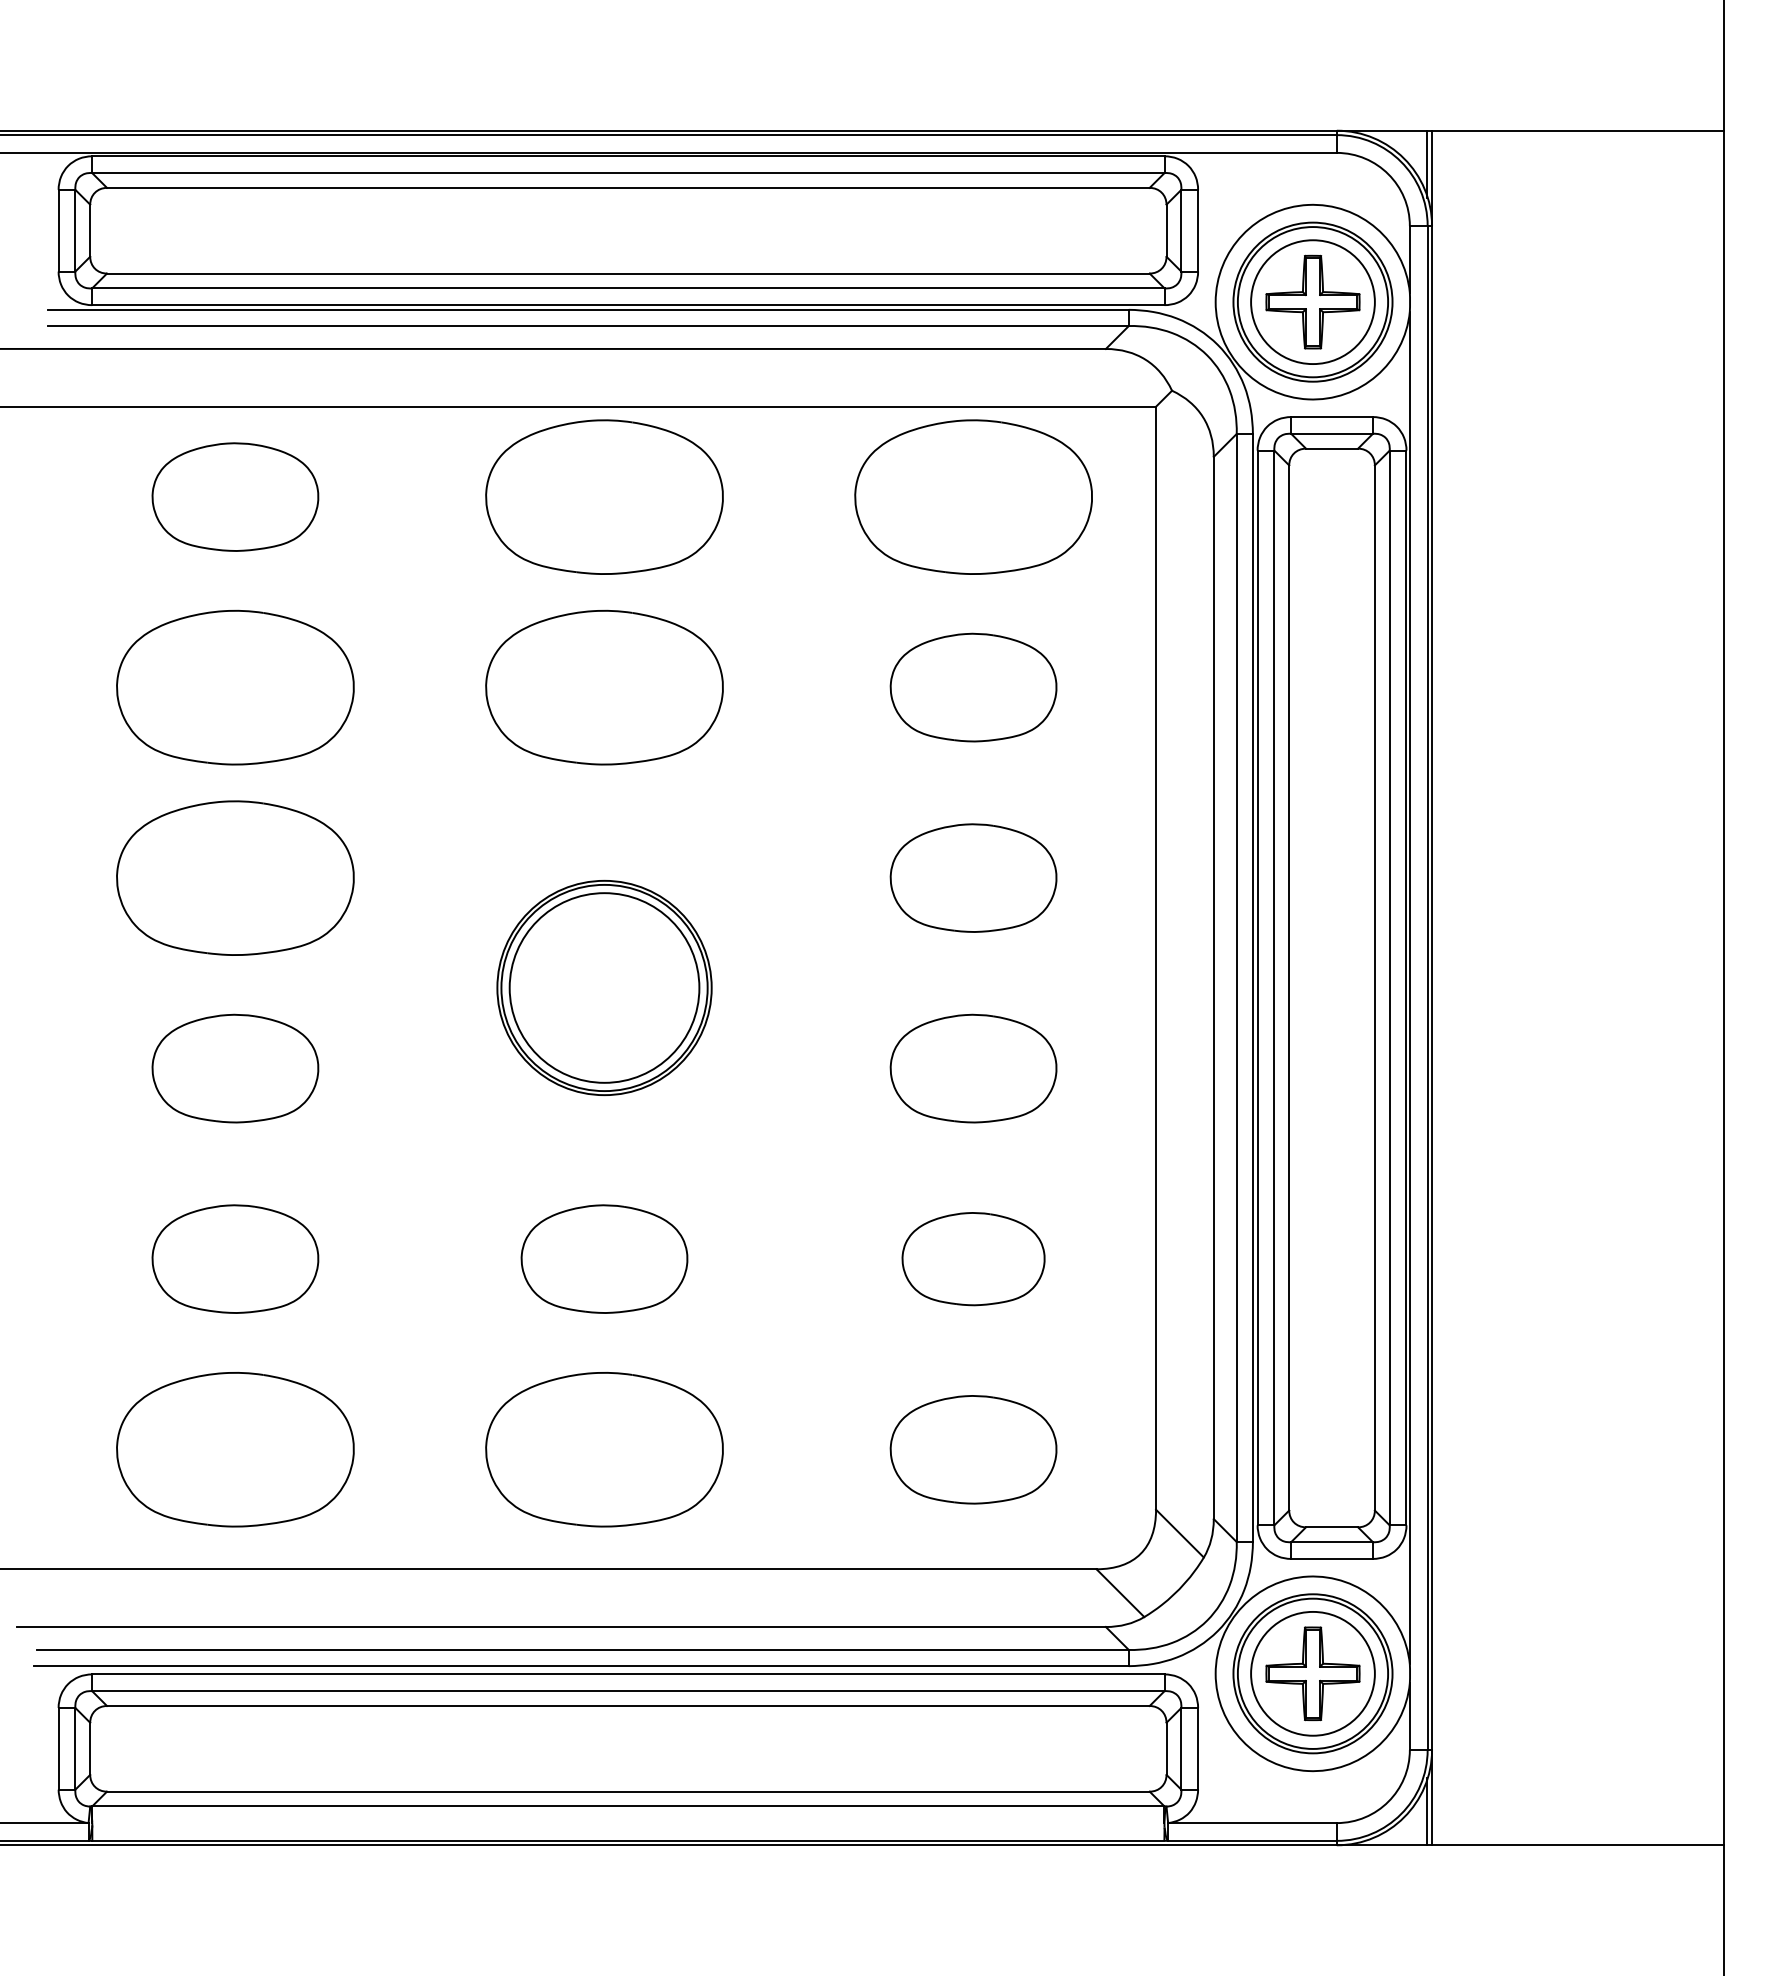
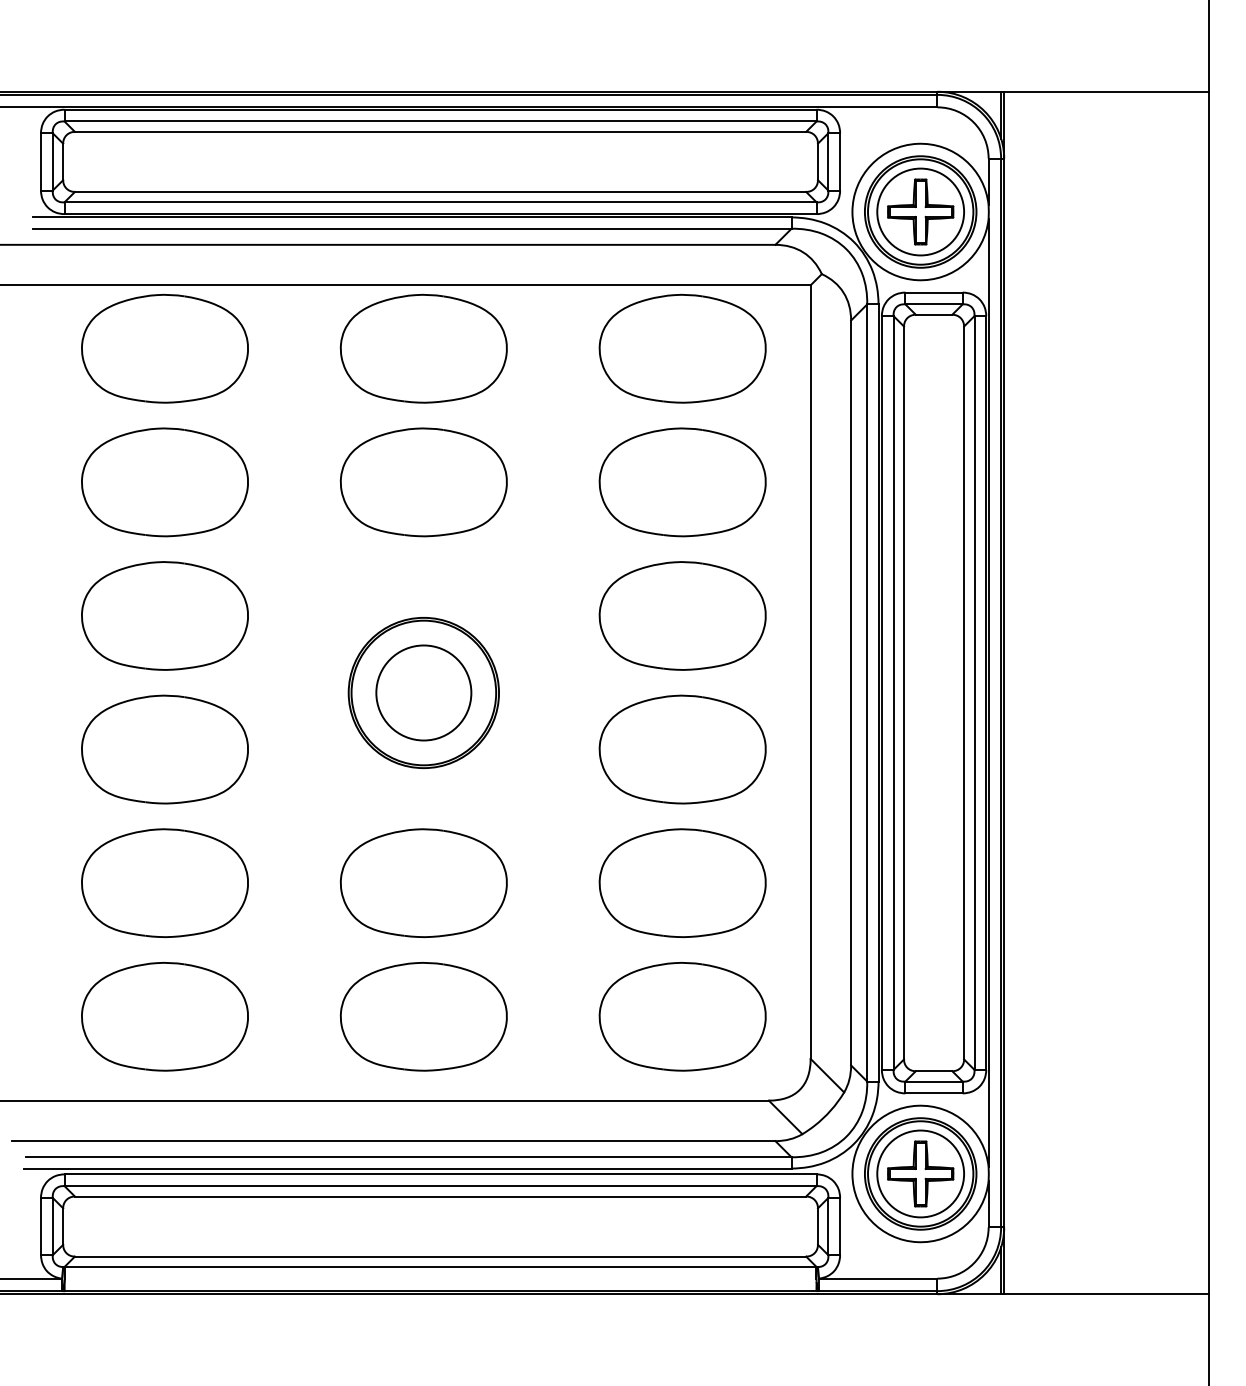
part: (235, 496) -> (165, 348), size x1.43
part: (973, 687) -> (682, 482), size x1.43
part: (973, 877) -> (682, 615), size x1.43
circle: (604, 987) -> (423, 692), size x0.71
part: (235, 1068) -> (165, 749), size x1.43
part: (973, 1068) -> (682, 749), size x1.43
part: (235, 1258) -> (165, 882), size x1.43
part: (604, 1258) -> (423, 882), size x1.43
part: (973, 1258) -> (682, 882), size x1.67
part: (973, 1449) -> (682, 1016), size x1.43

